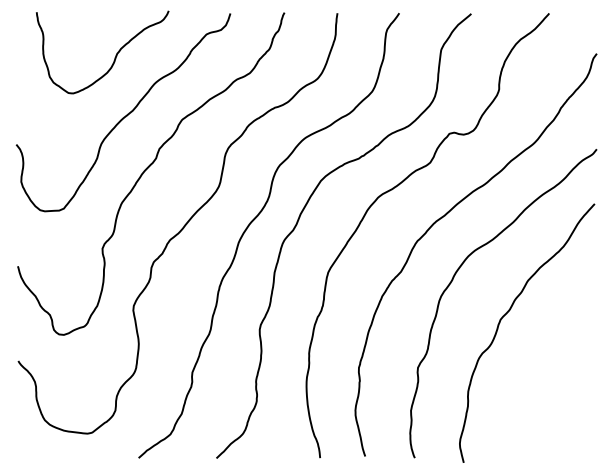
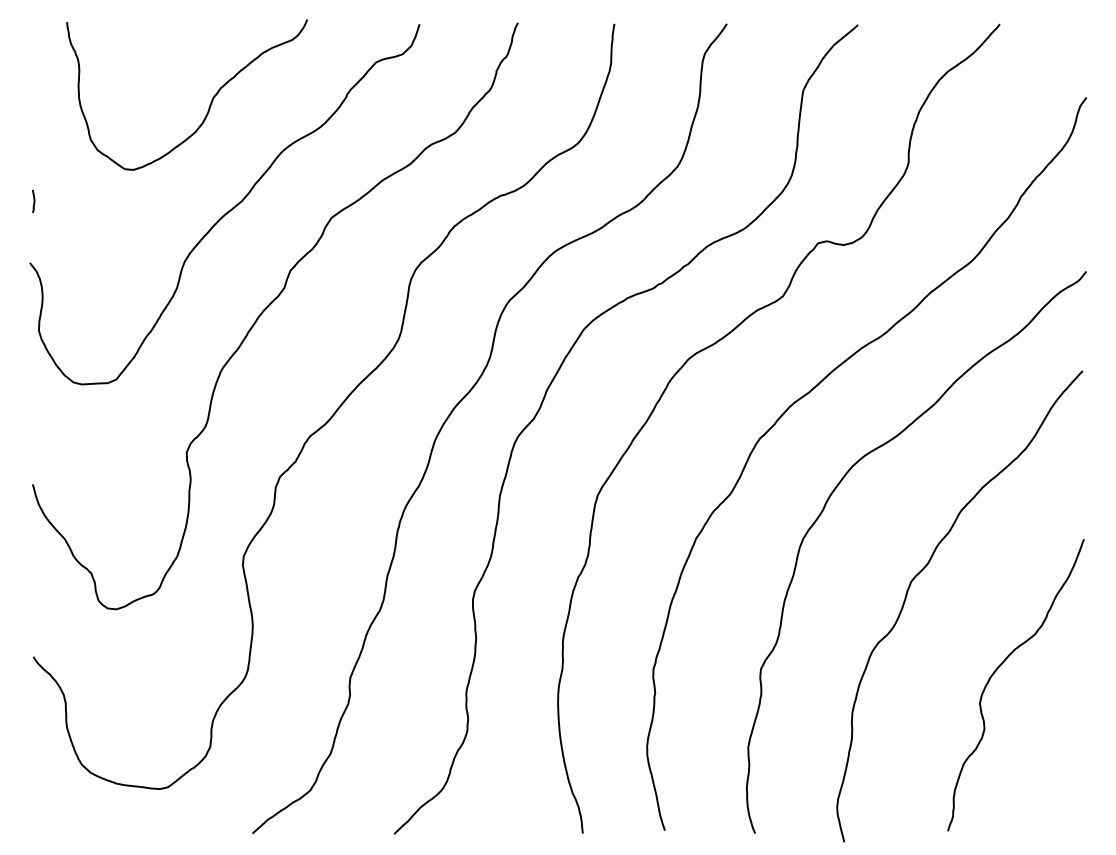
line: (18, 110) -> (33, 200), added
curve: (549, 367) -> (1000, 668), added

